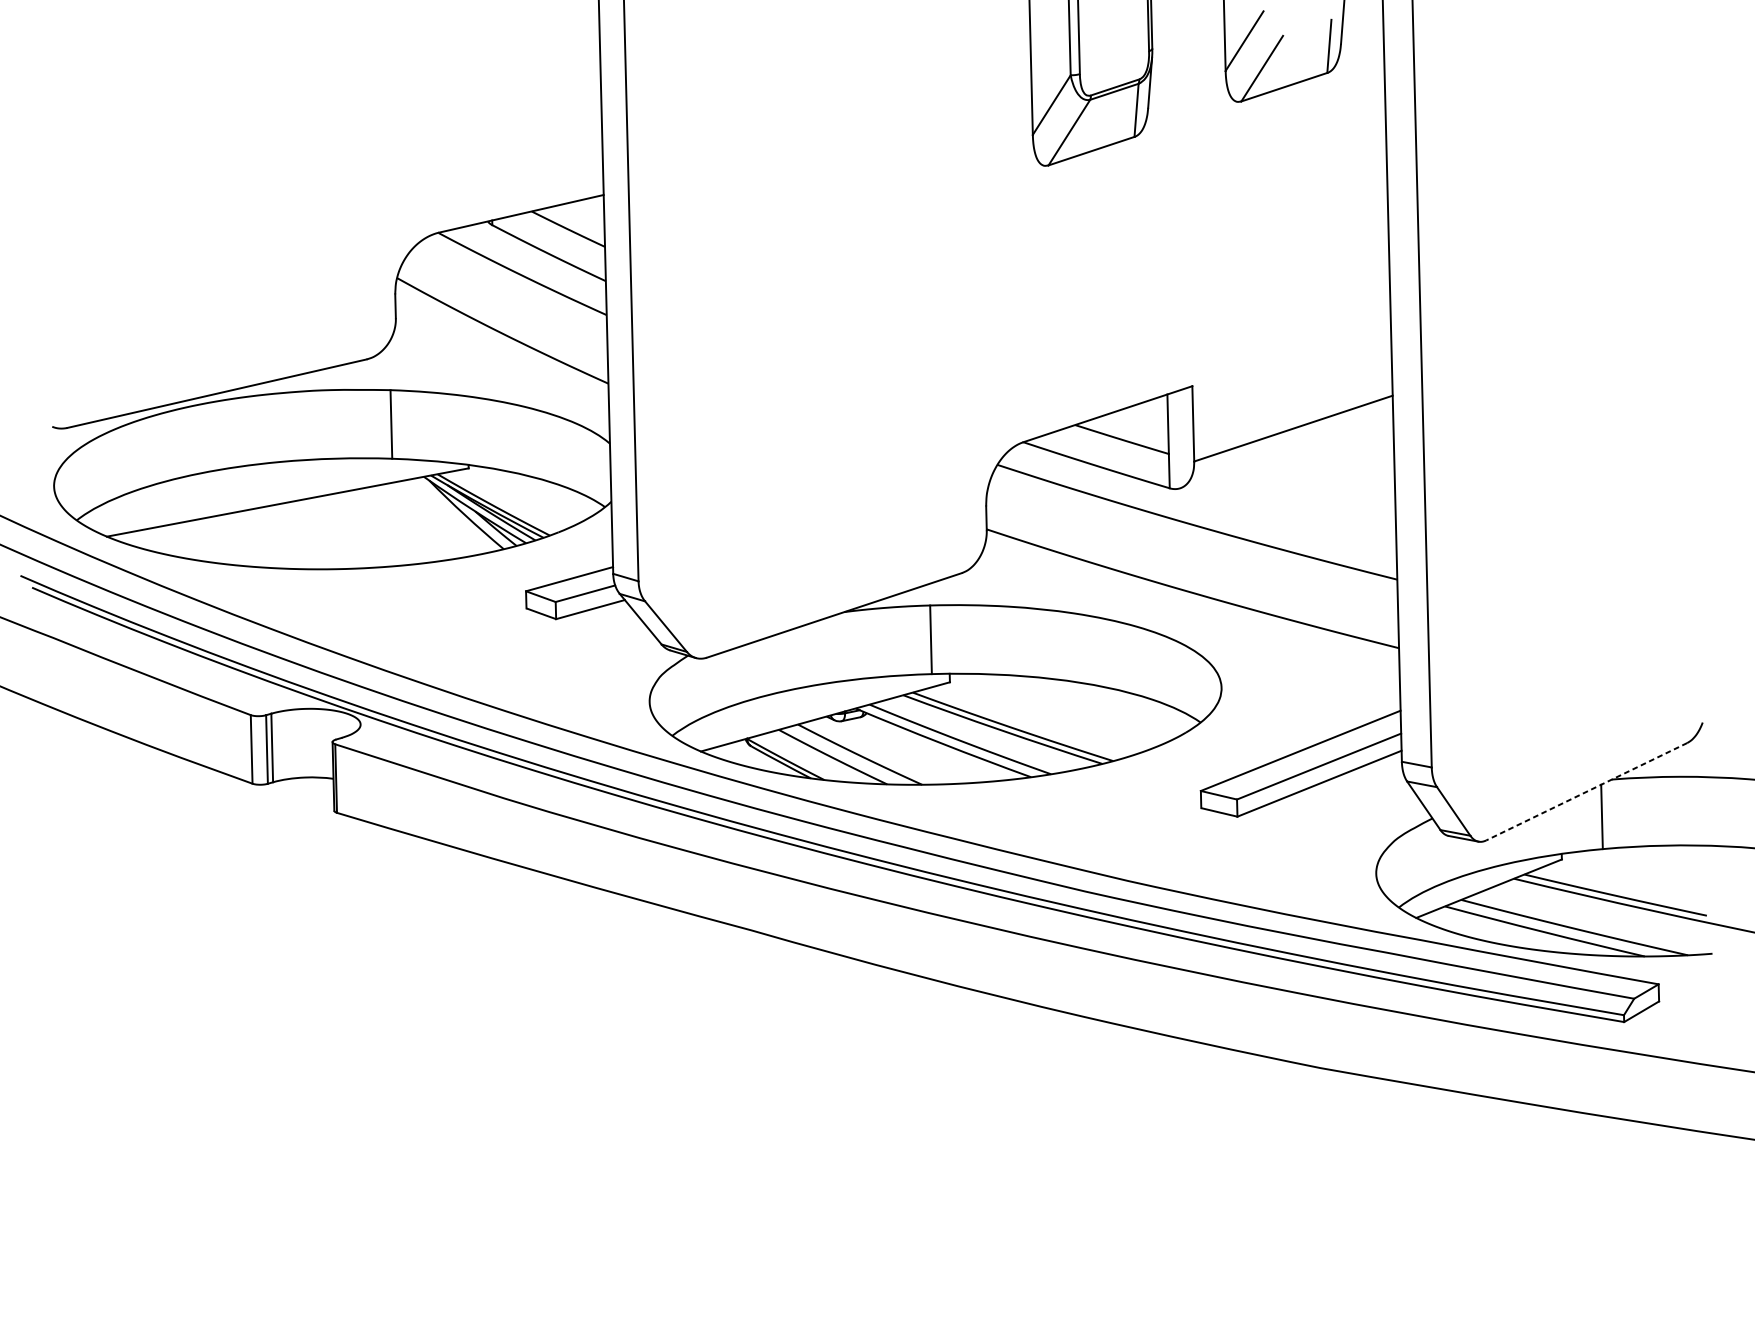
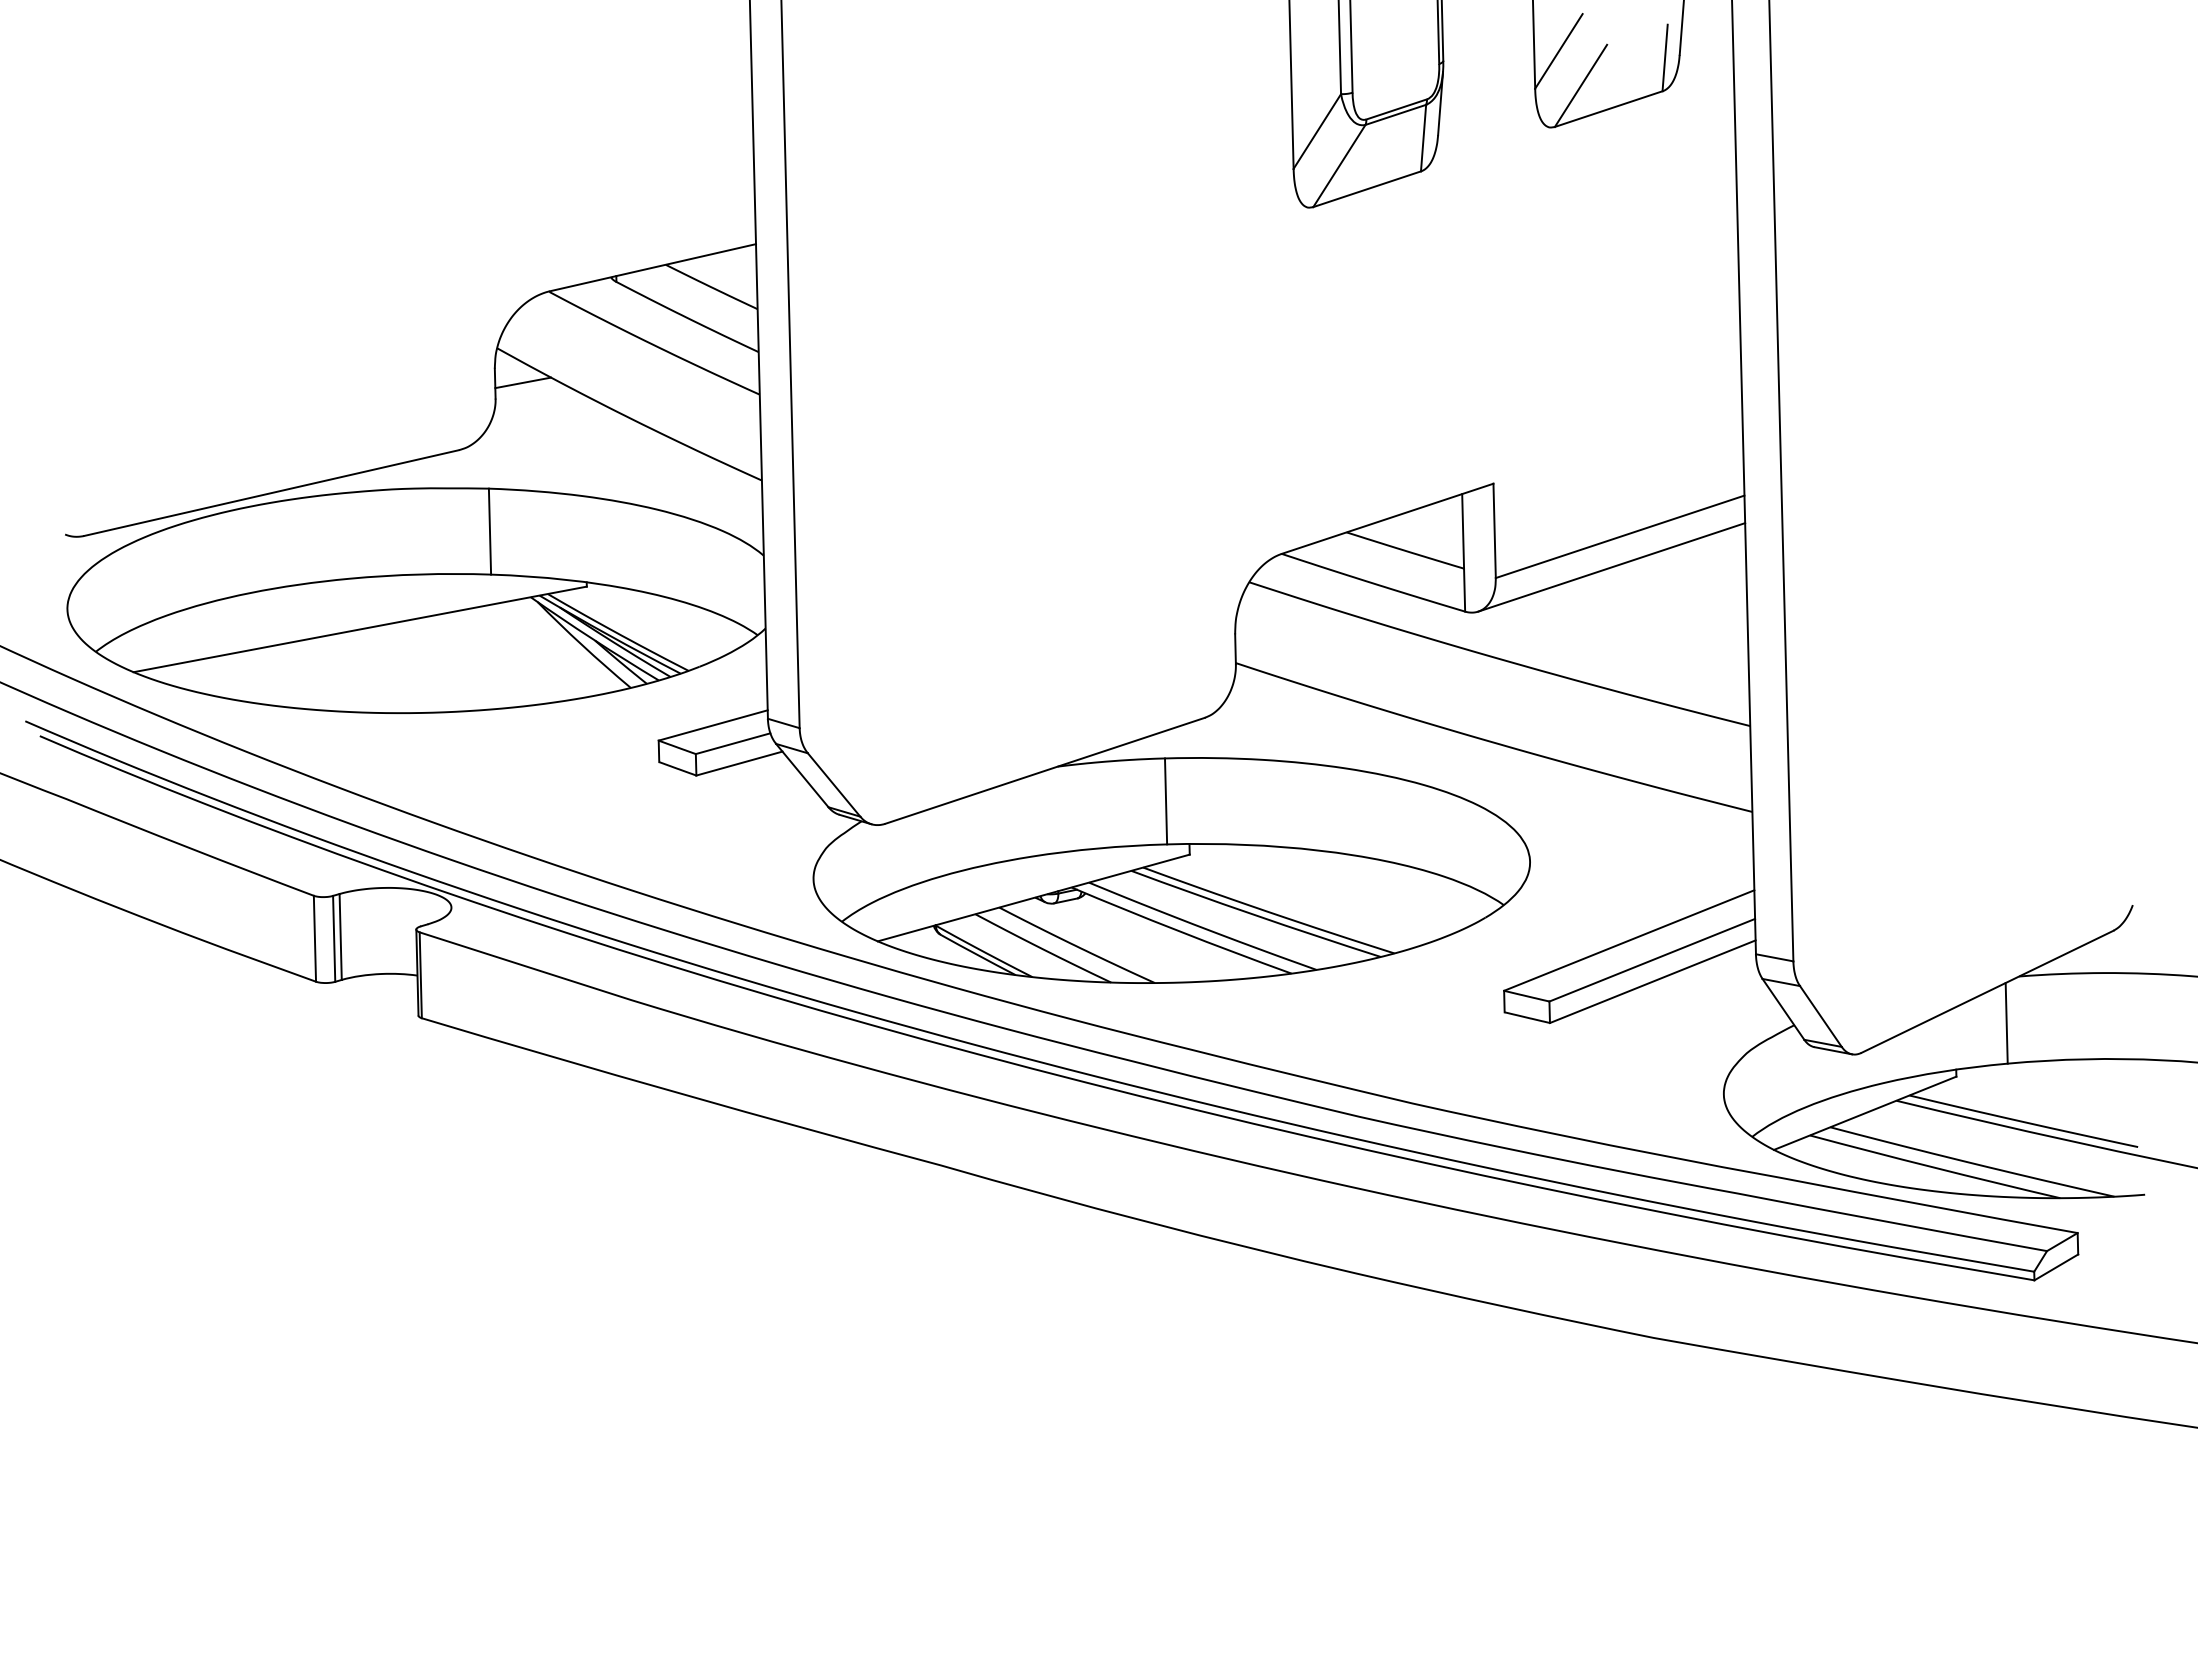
line: (418, 305) -> (523, 382), added
line: (1286, 453) -> (1611, 567), added
line: (1586, 791) -> (1987, 991), dashed -> solid

